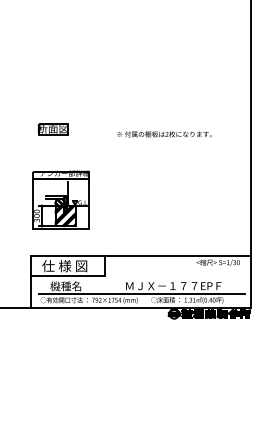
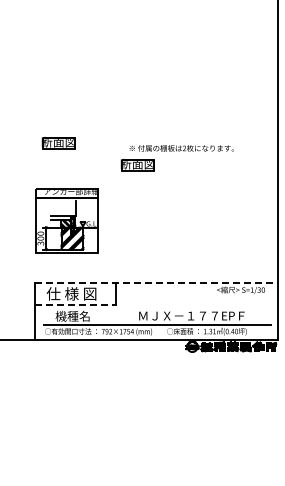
part: (124, 149) -> (137, 165), added
line: (141, 256) -> (156, 283), solid -> dashed
line: (68, 276) -> (75, 305), solid -> dashed

